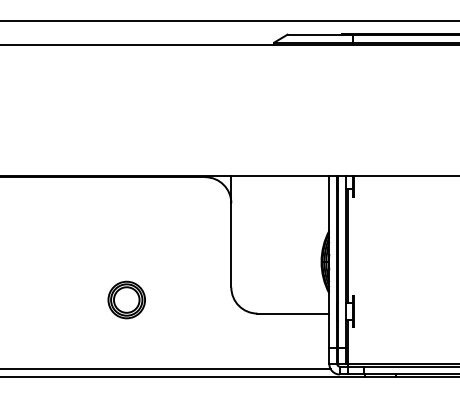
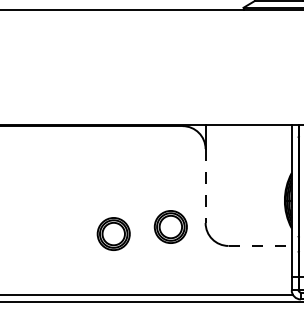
line: (231, 245) -> (205, 186), solid -> dashed
part: (191, 291) -> (170, 226), added
line: (293, 313) -> (260, 245), solid -> dashed

